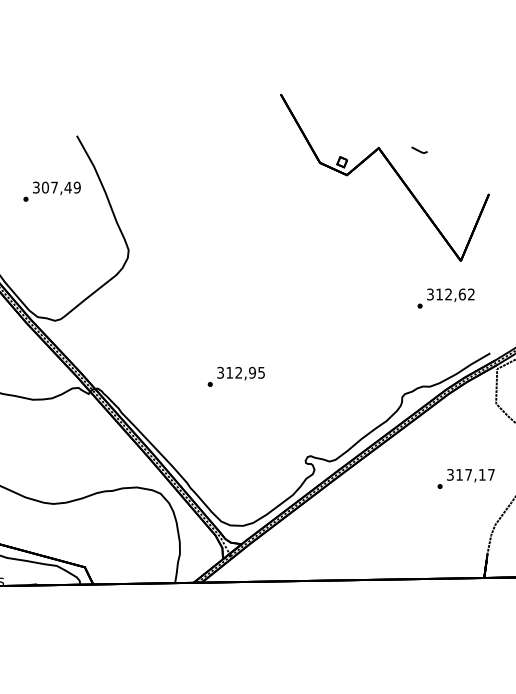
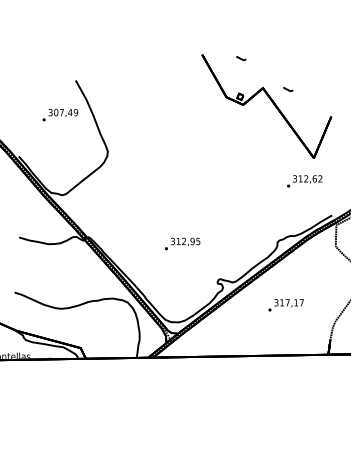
line: (344, 100) -> (241, 58), added
text: (236, 376) -> (182, 243), moved
text: (465, 479) -> (285, 305), moved

